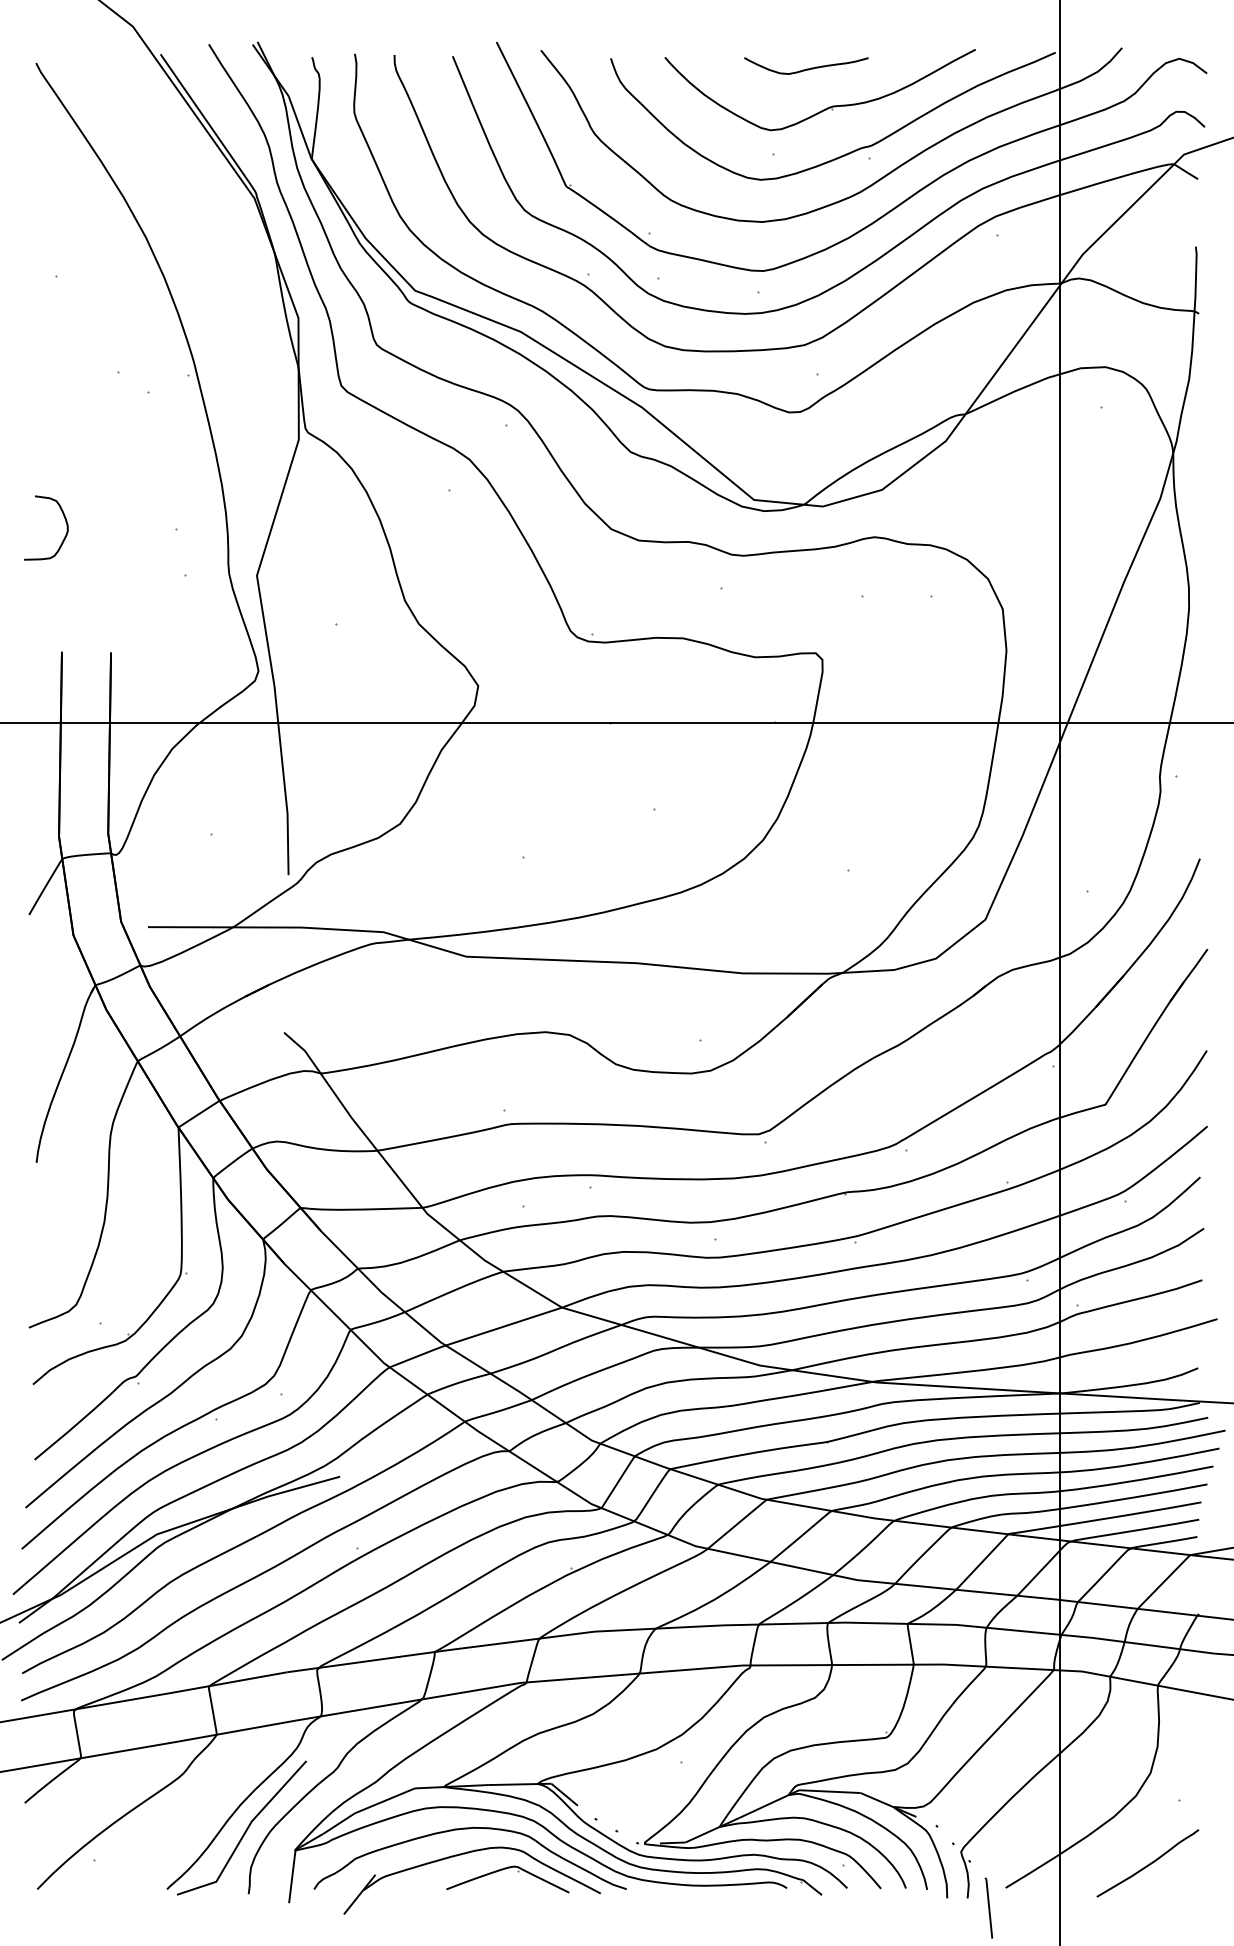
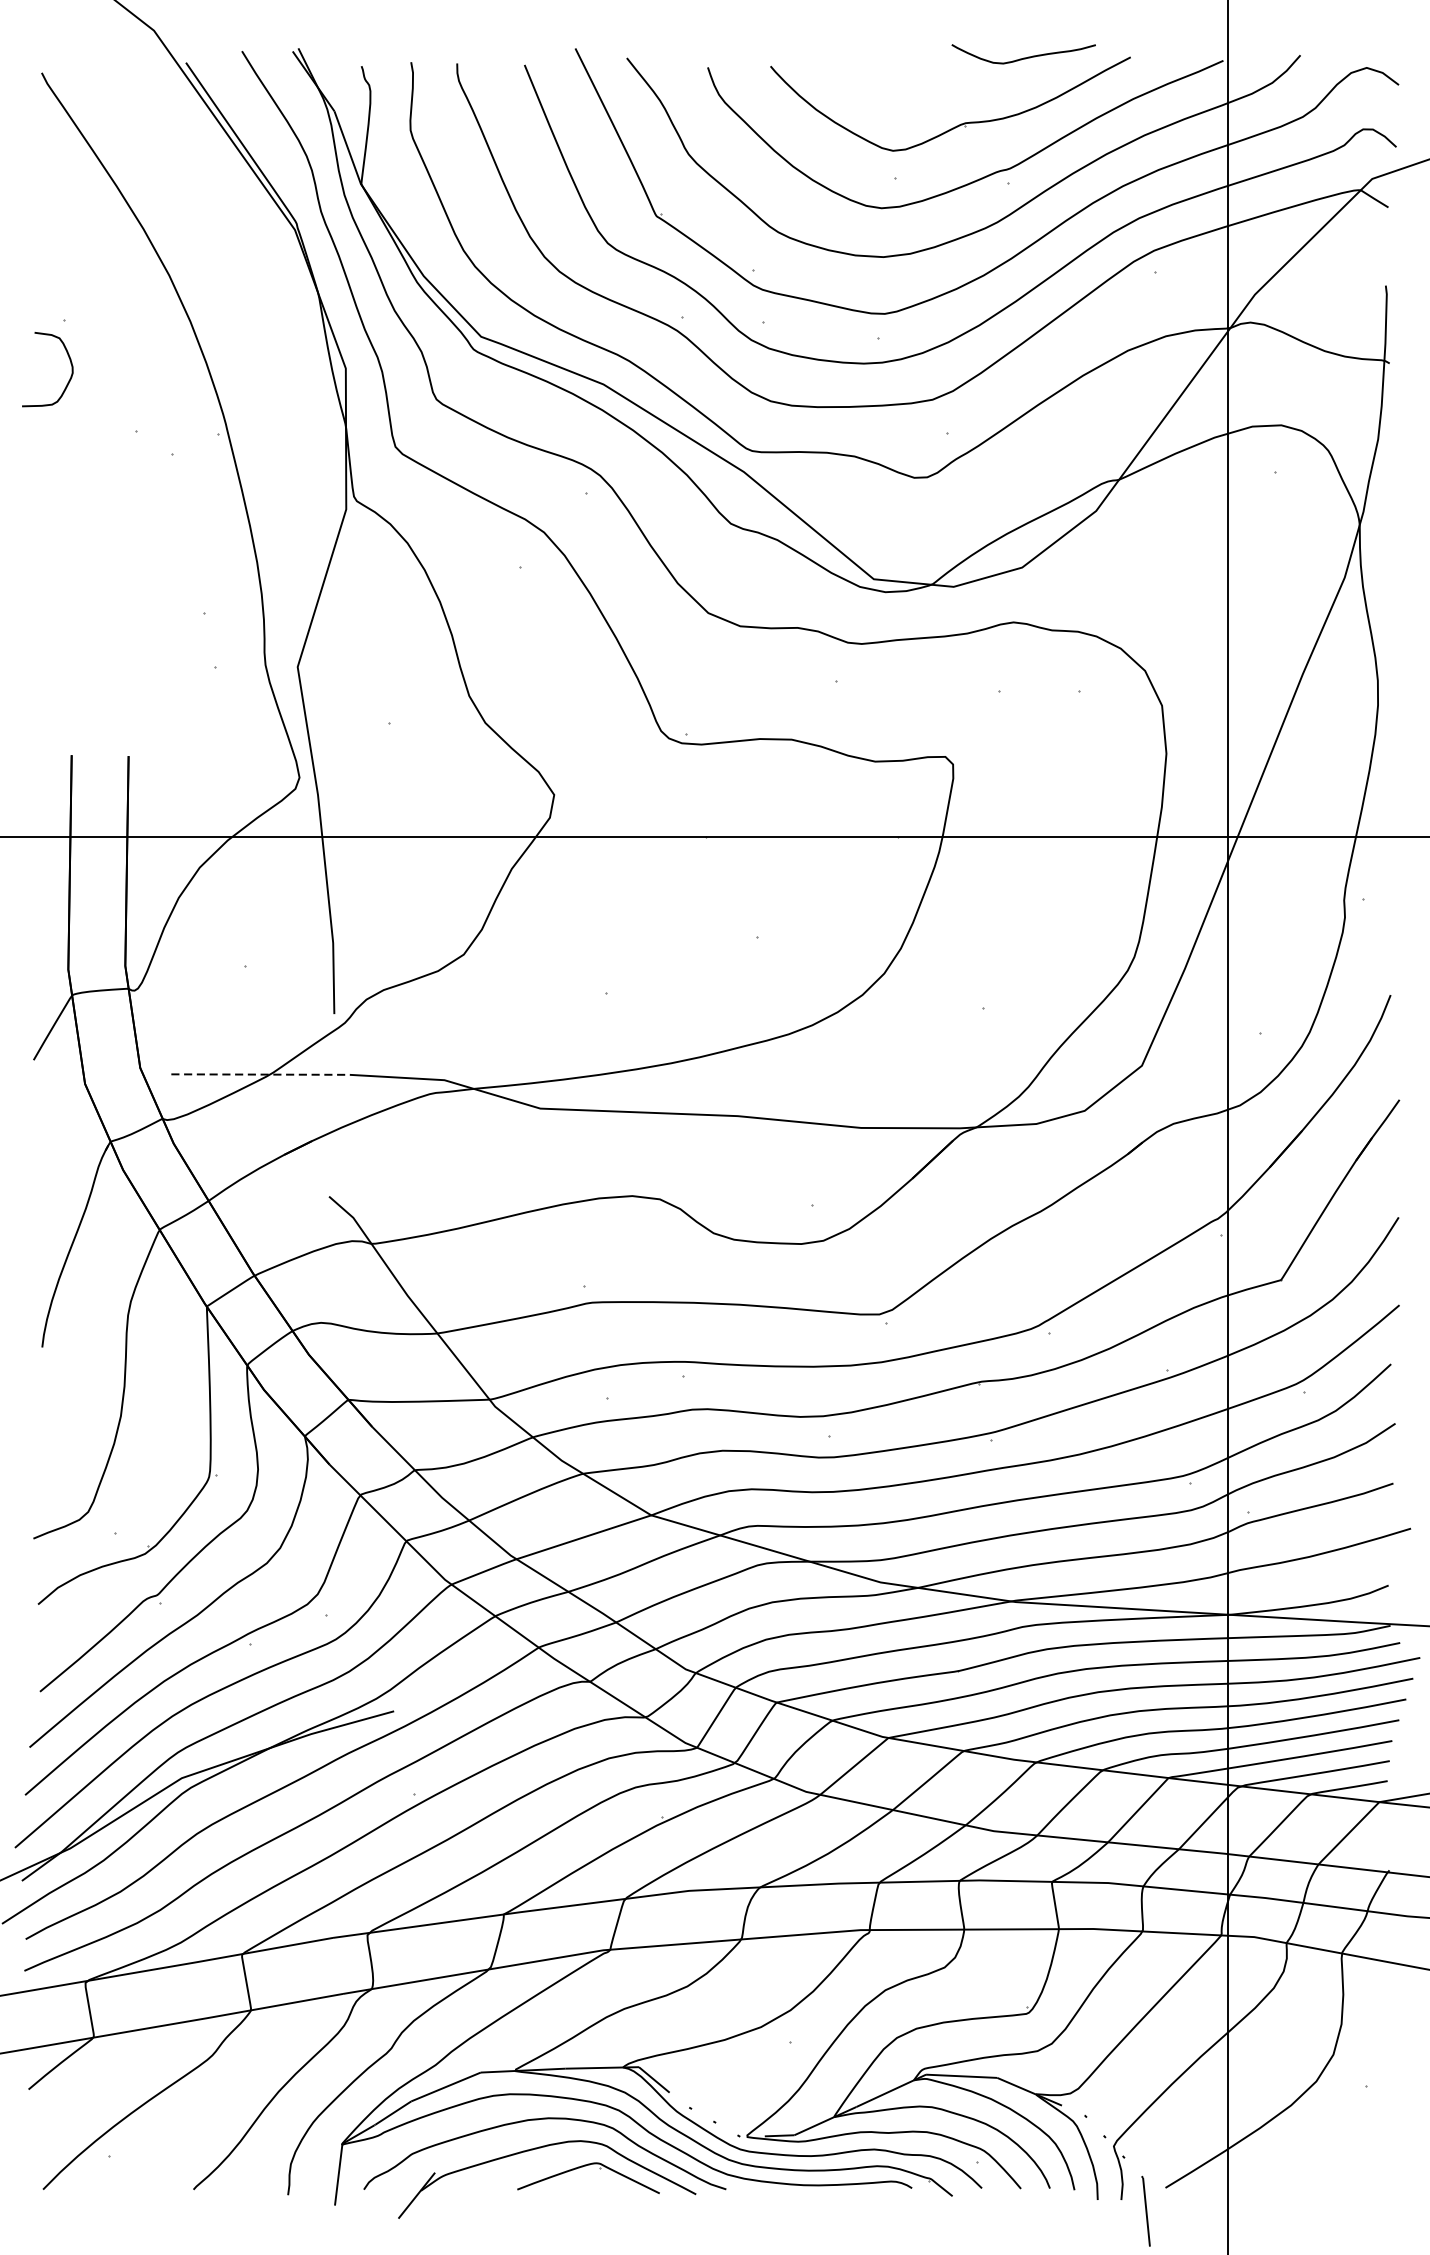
curve: (806, 68) -> (1023, 57), moved
curve: (65, 522) -> (70, 363), moved
line: (225, 927) -> (261, 1074), solid -> dashed
line: (245, 1830) -> (284, 2121), removed
curve: (1147, 1864) -> (1329, 2160), removed

